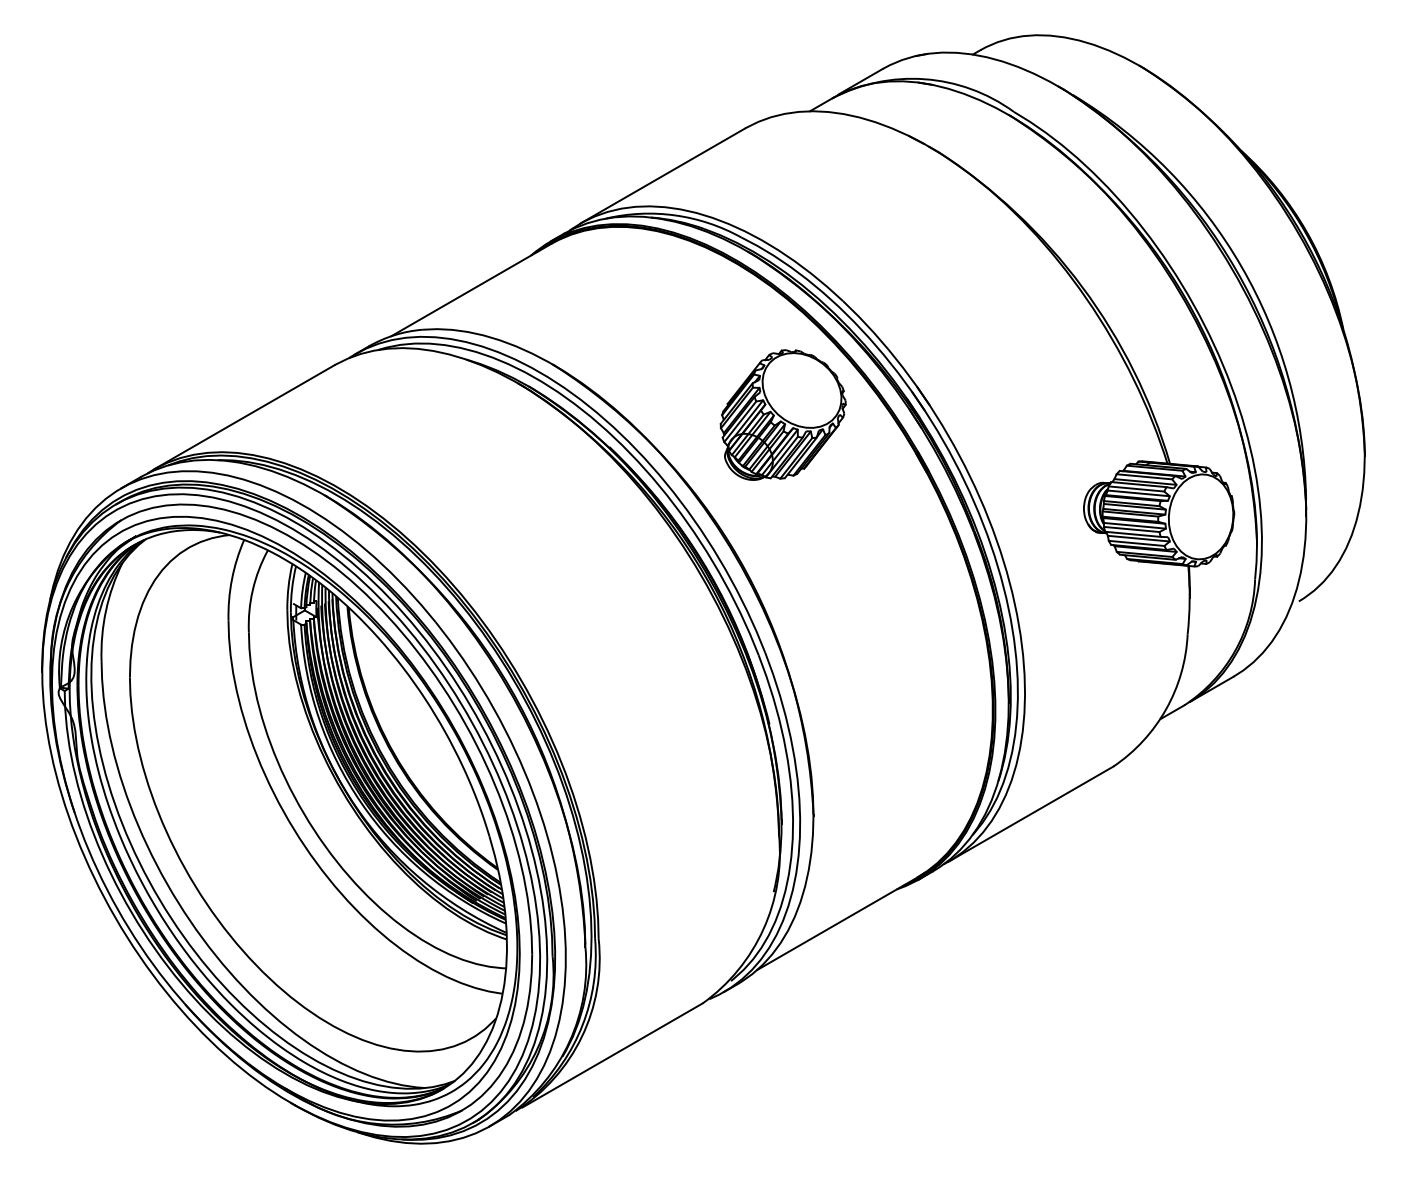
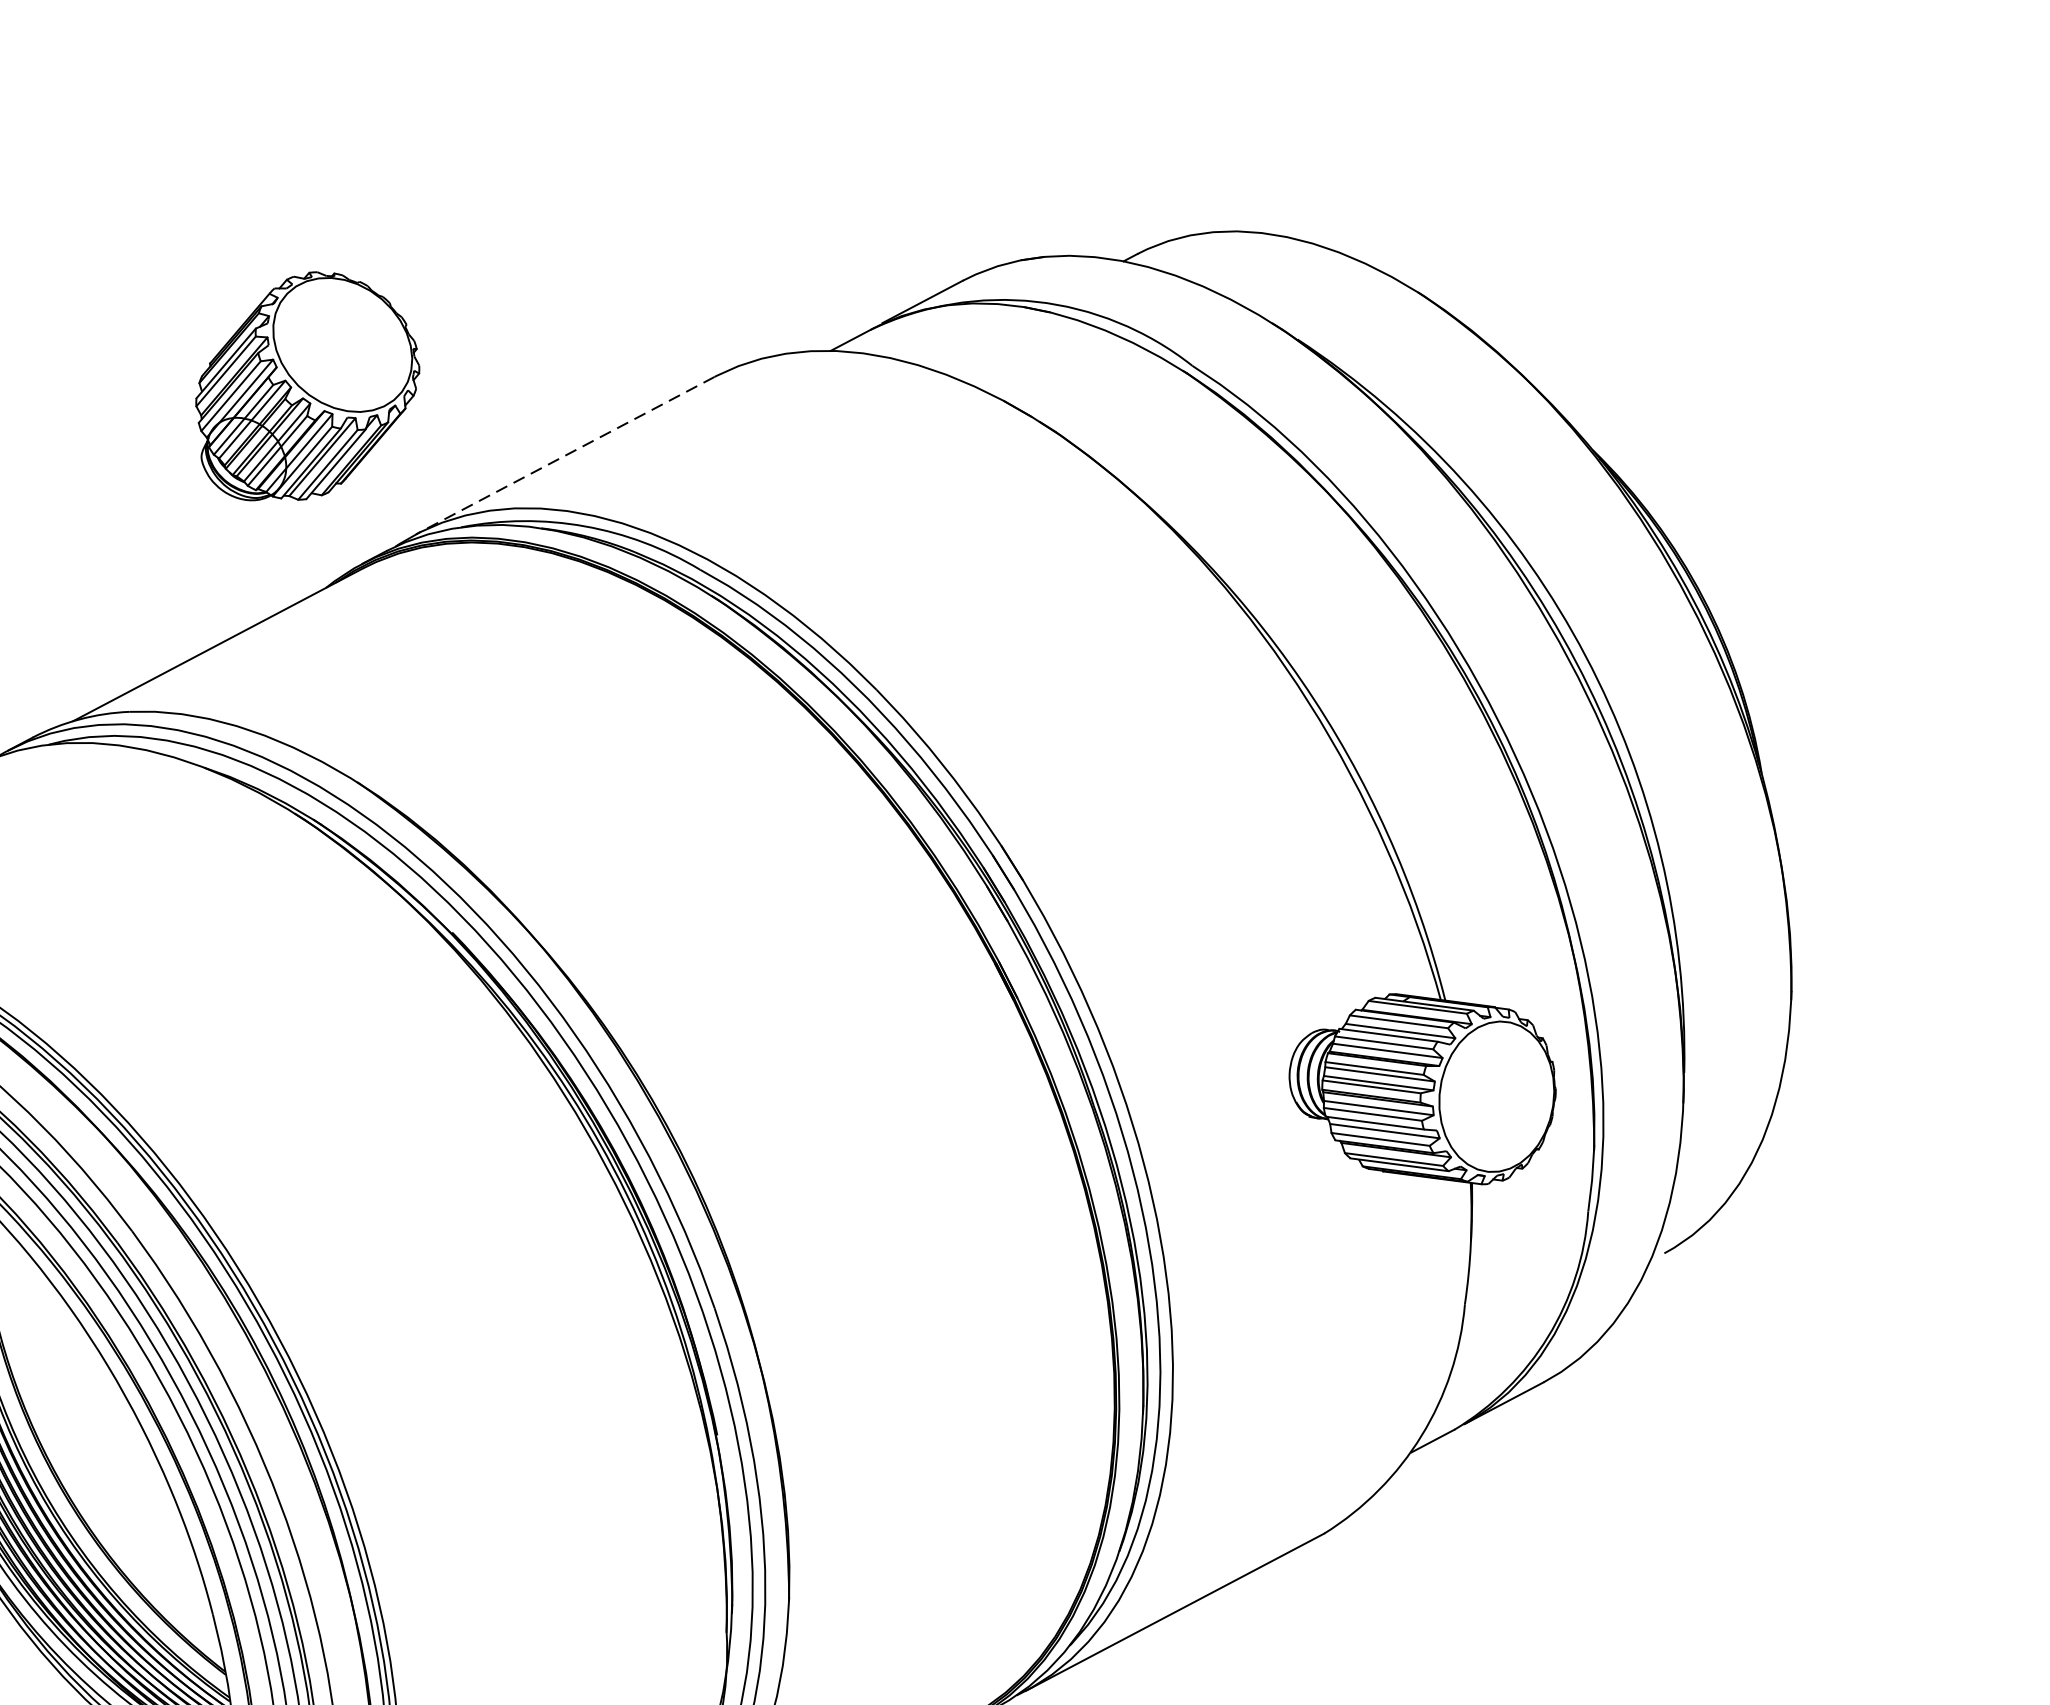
line: (662, 176) -> (564, 456), solid -> dashed
part: (782, 414) -> (306, 386), moved

